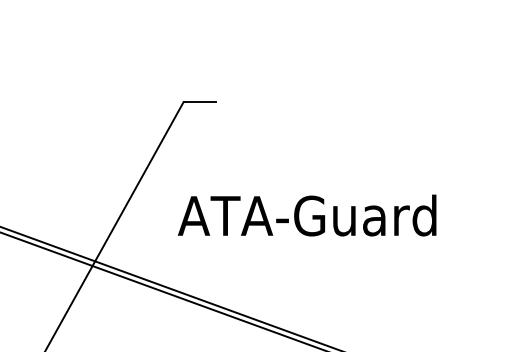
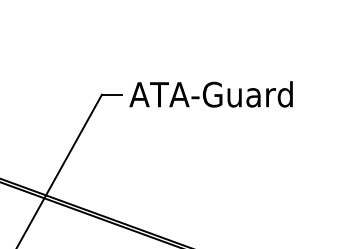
text: (306, 215) -> (210, 94), moved

